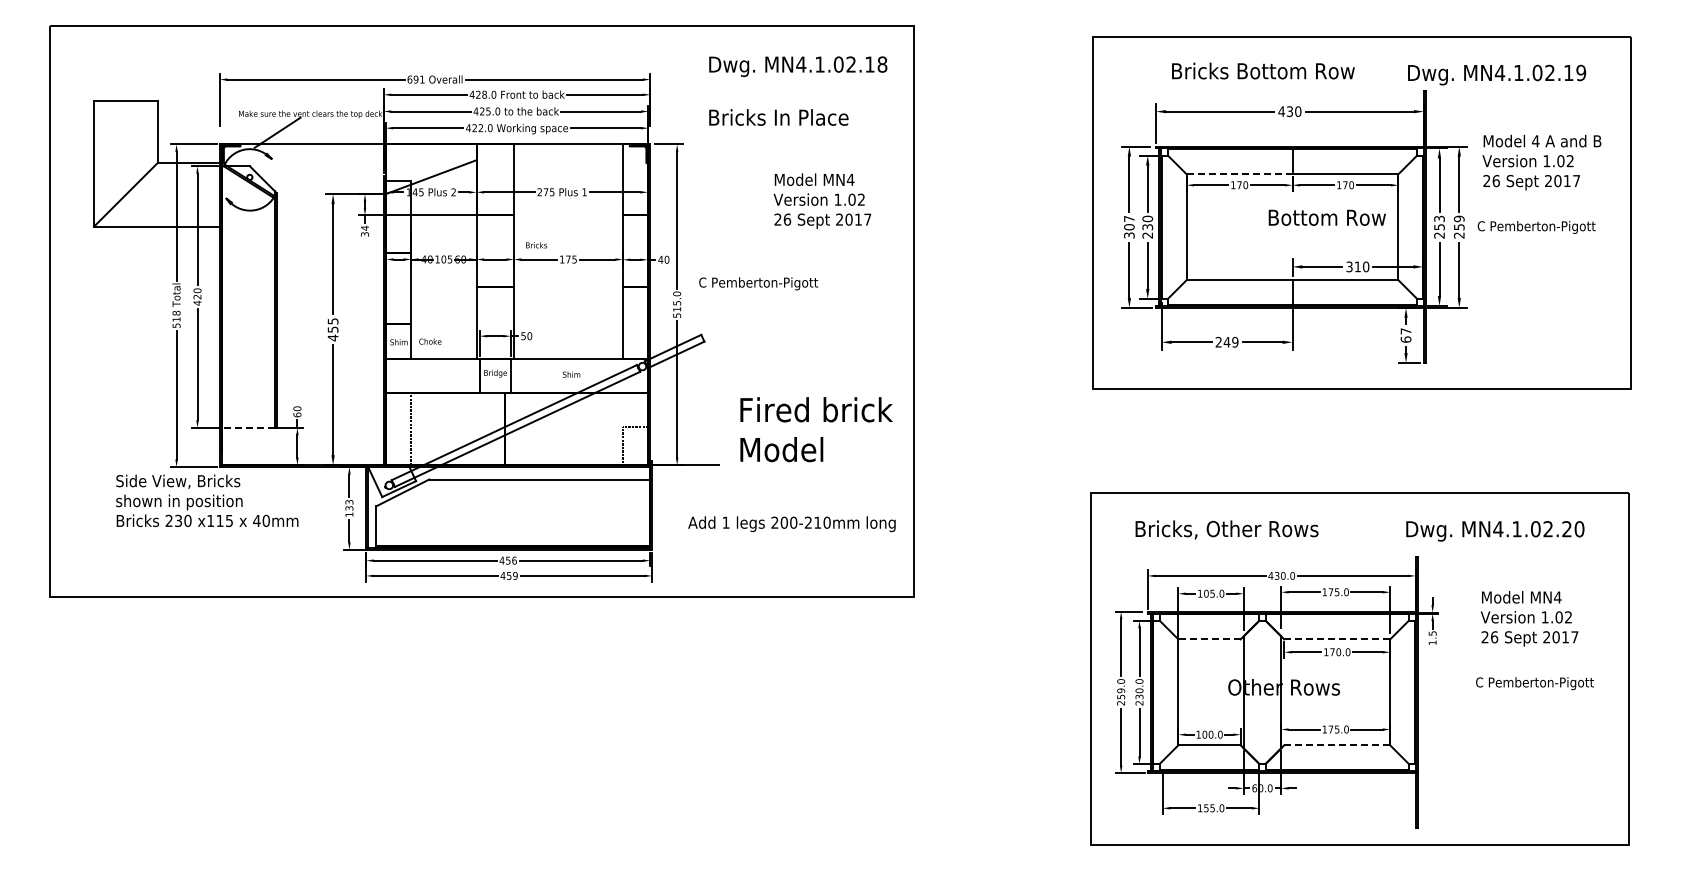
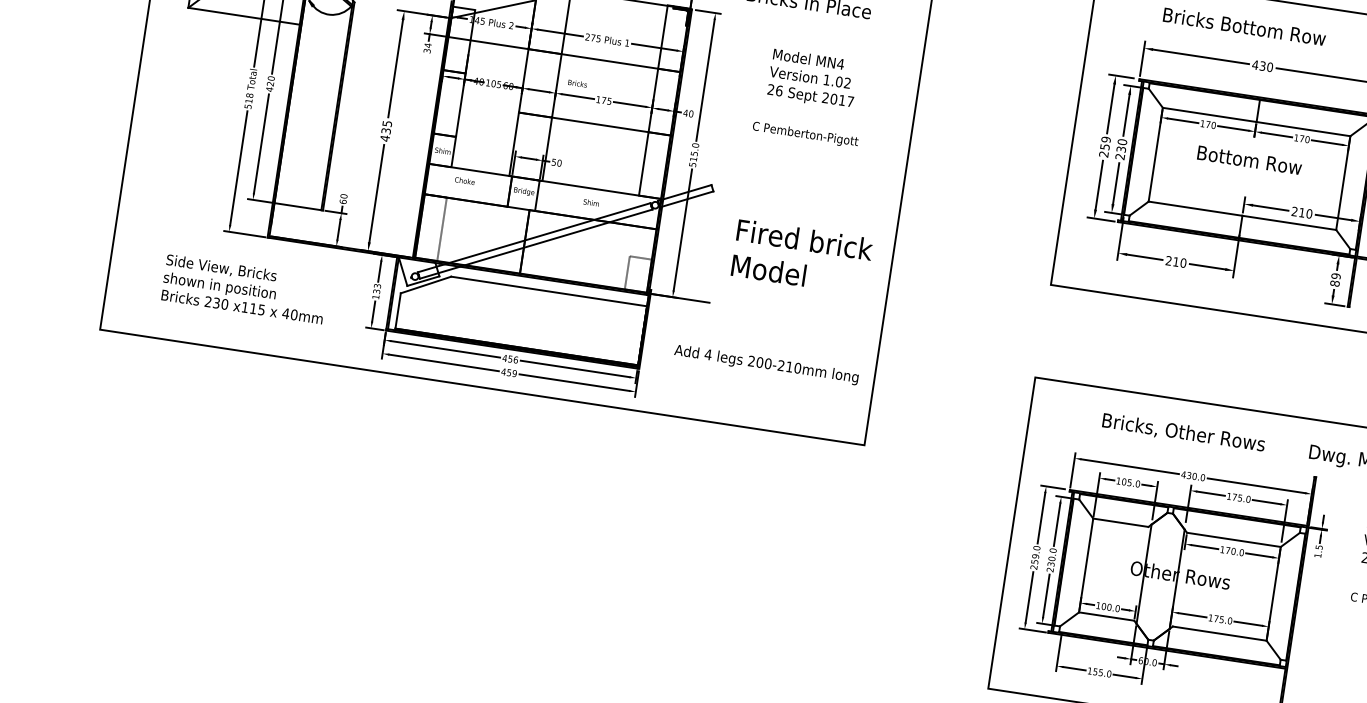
line: (1239, 174) -> (1209, 115), dashed -> solid
text: (822, 200) -> (812, 78), moved
line: (567, 215) -> (609, 61), added
text: (1326, 217) -> (1249, 160), moved
text: (1129, 226) -> (1105, 146), 307 -> 259
text: (1349, 267) -> (1294, 212), 310 -> 210
text: (758, 283) -> (805, 134), moved
line: (567, 287) -> (599, 125), added
text: (332, 329) -> (385, 130), 455 -> 435
text: (1405, 335) -> (1335, 279), 67 -> 89
text: (430, 341) -> (465, 180), moved
text: (1230, 342) -> (1179, 262), 249 -> 210
line: (247, 427) -> (297, 206), dashed -> solid
text: (816, 429) -> (802, 257), moved
text: (207, 500) -> (244, 288), moved
text: (725, 522) -> (707, 354), 1 -> 4
text: (1226, 529) -> (1183, 432), moved
line: (1209, 639) -> (1120, 522), dashed -> solid
line: (1337, 639) -> (1234, 539), dashed -> solid
line: (1337, 745) -> (1219, 633), dashed -> solid

